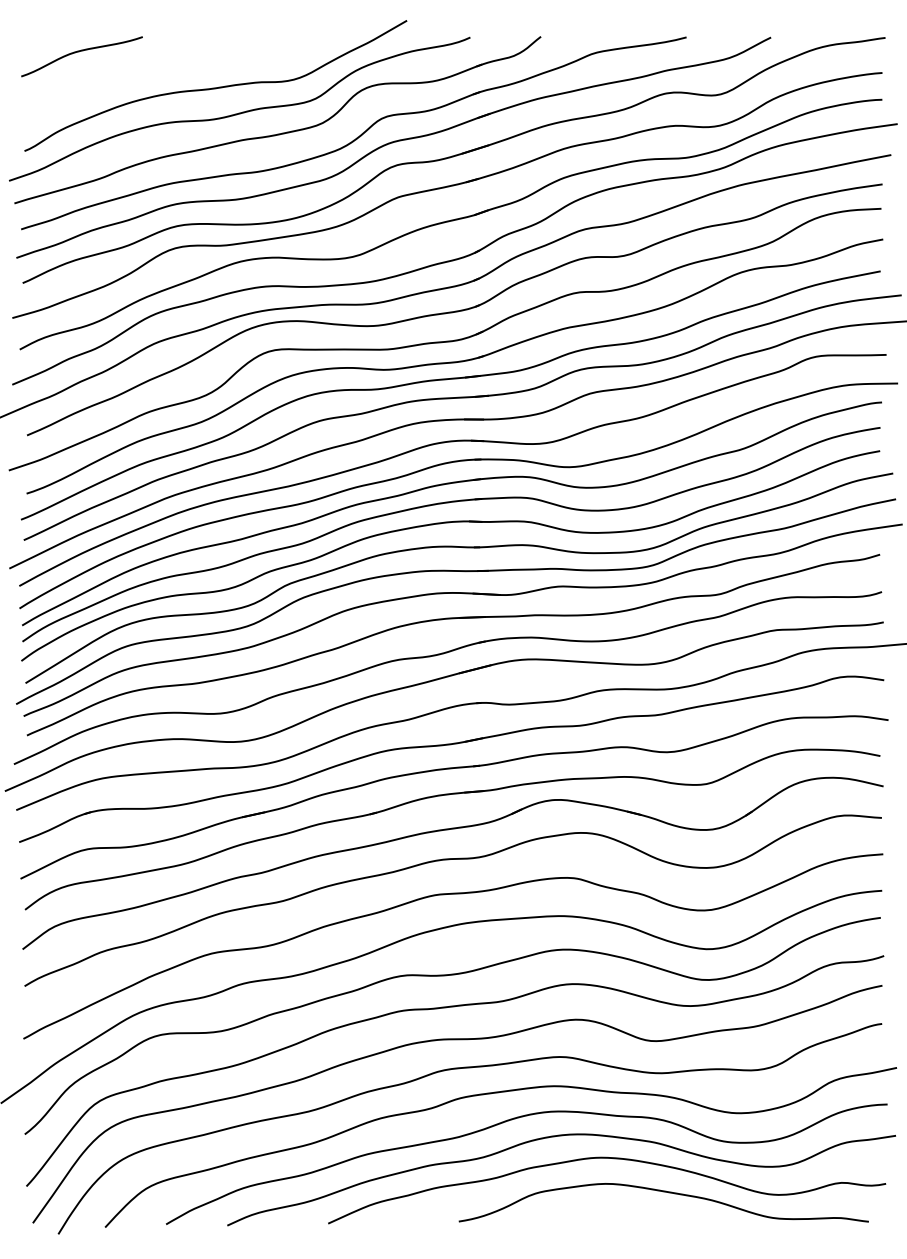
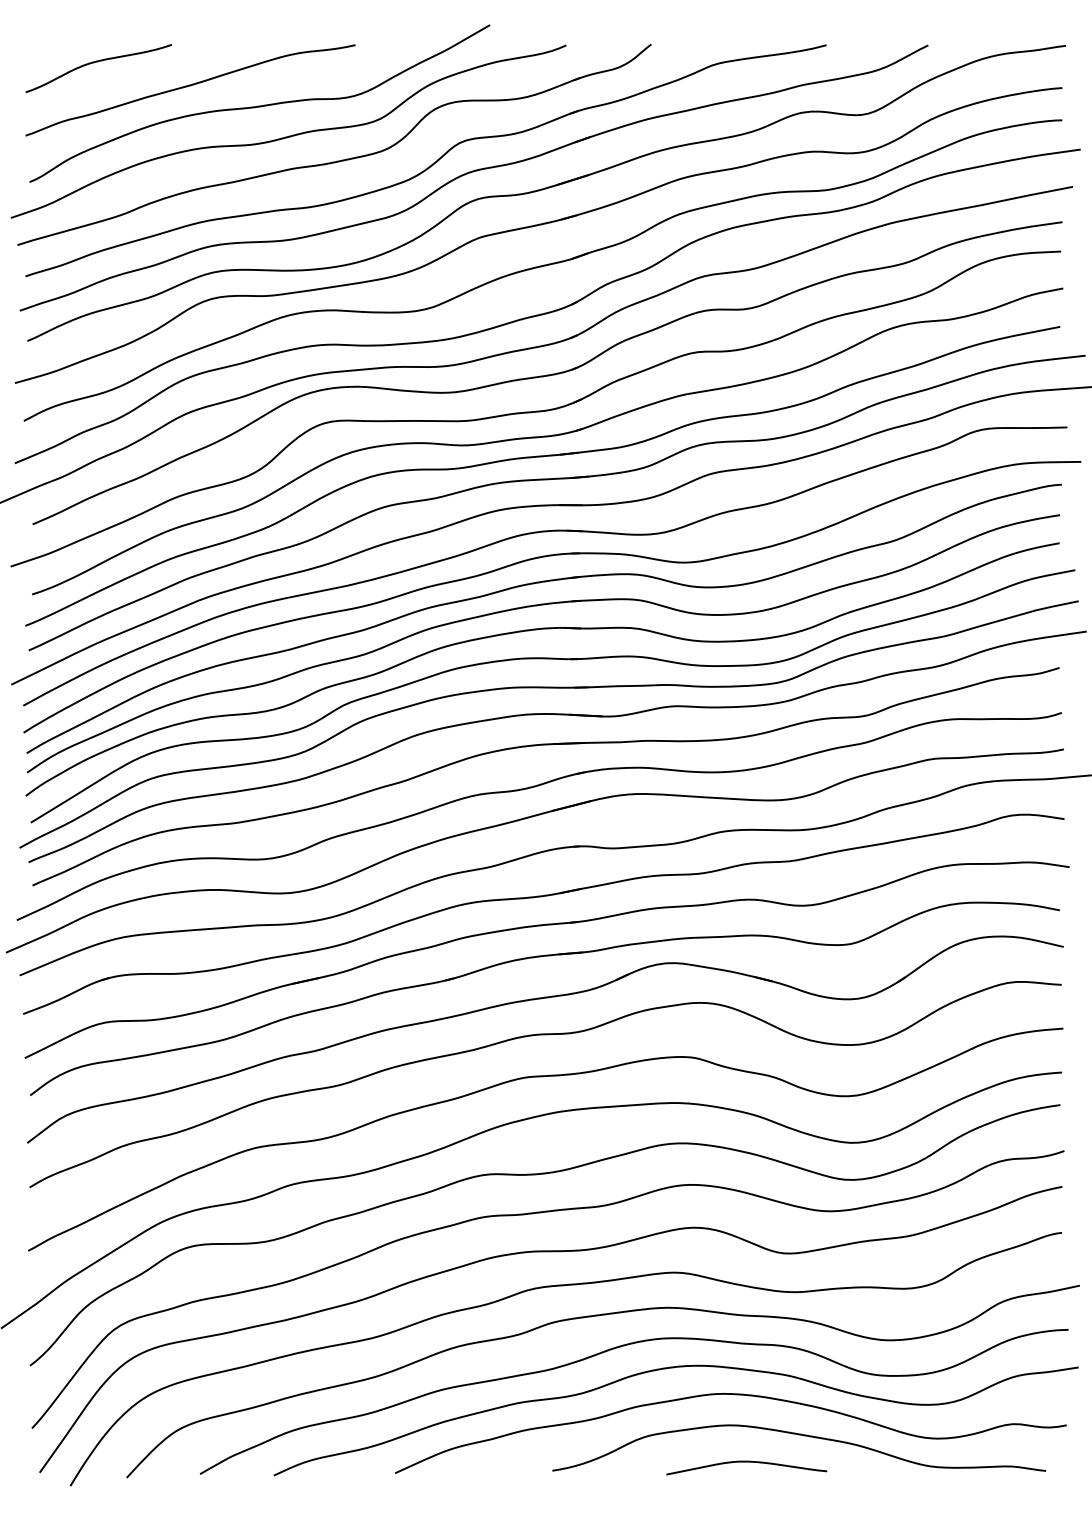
curve: (158, 71) -> (190, 86), added
curve: (620, 1214) -> (746, 1462), added

